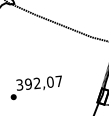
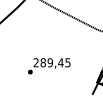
text: (38, 82) -> (51, 62), 392,07 -> 289,45

